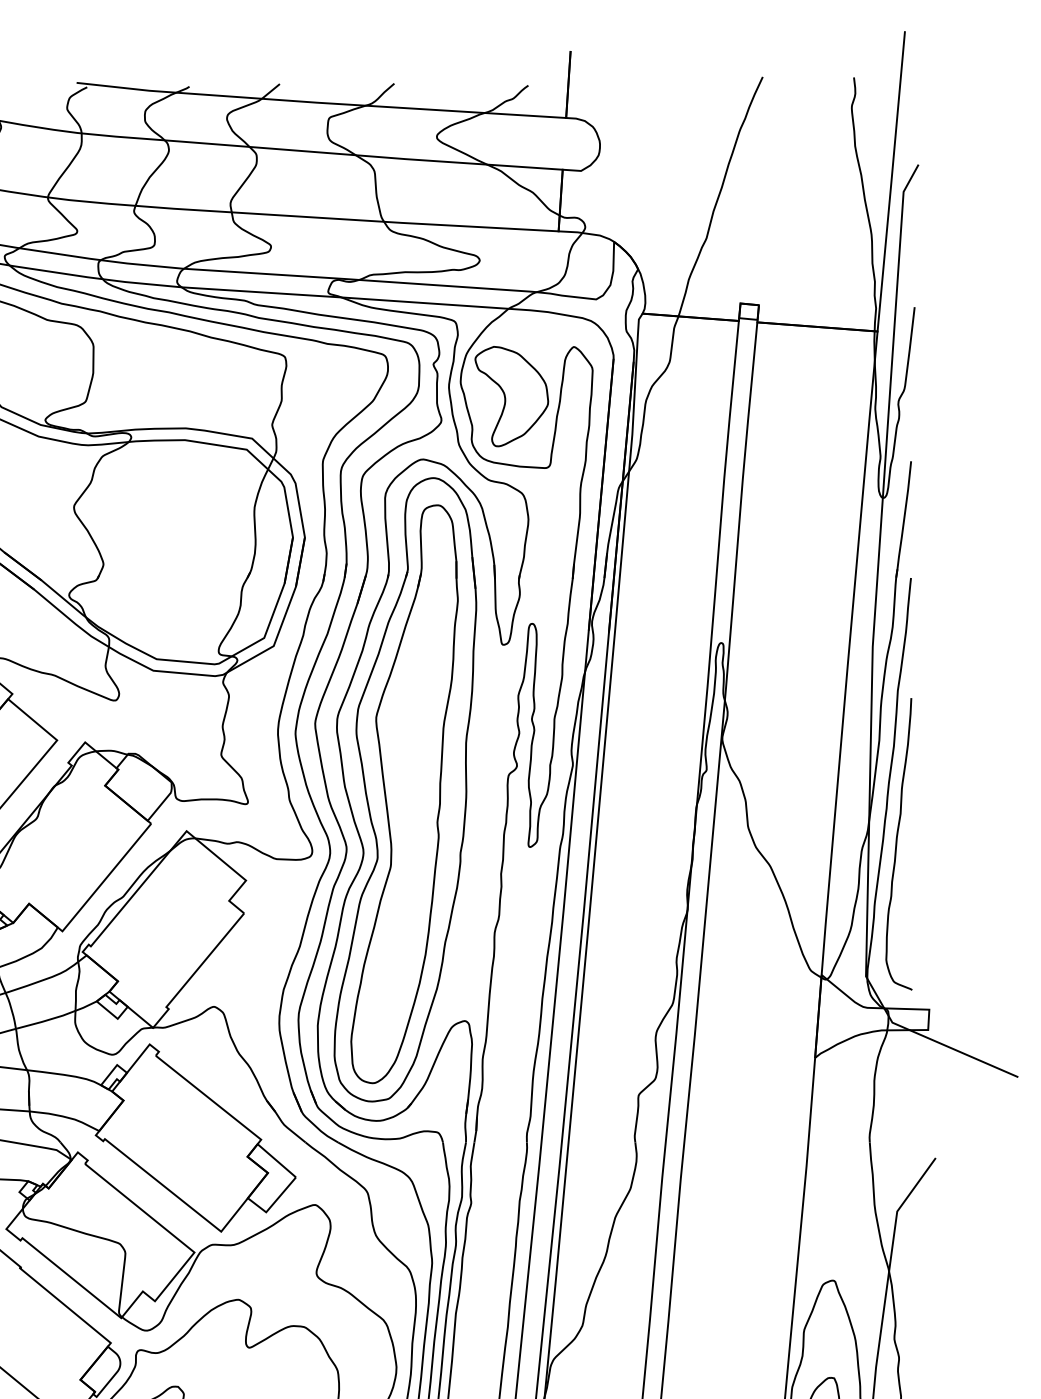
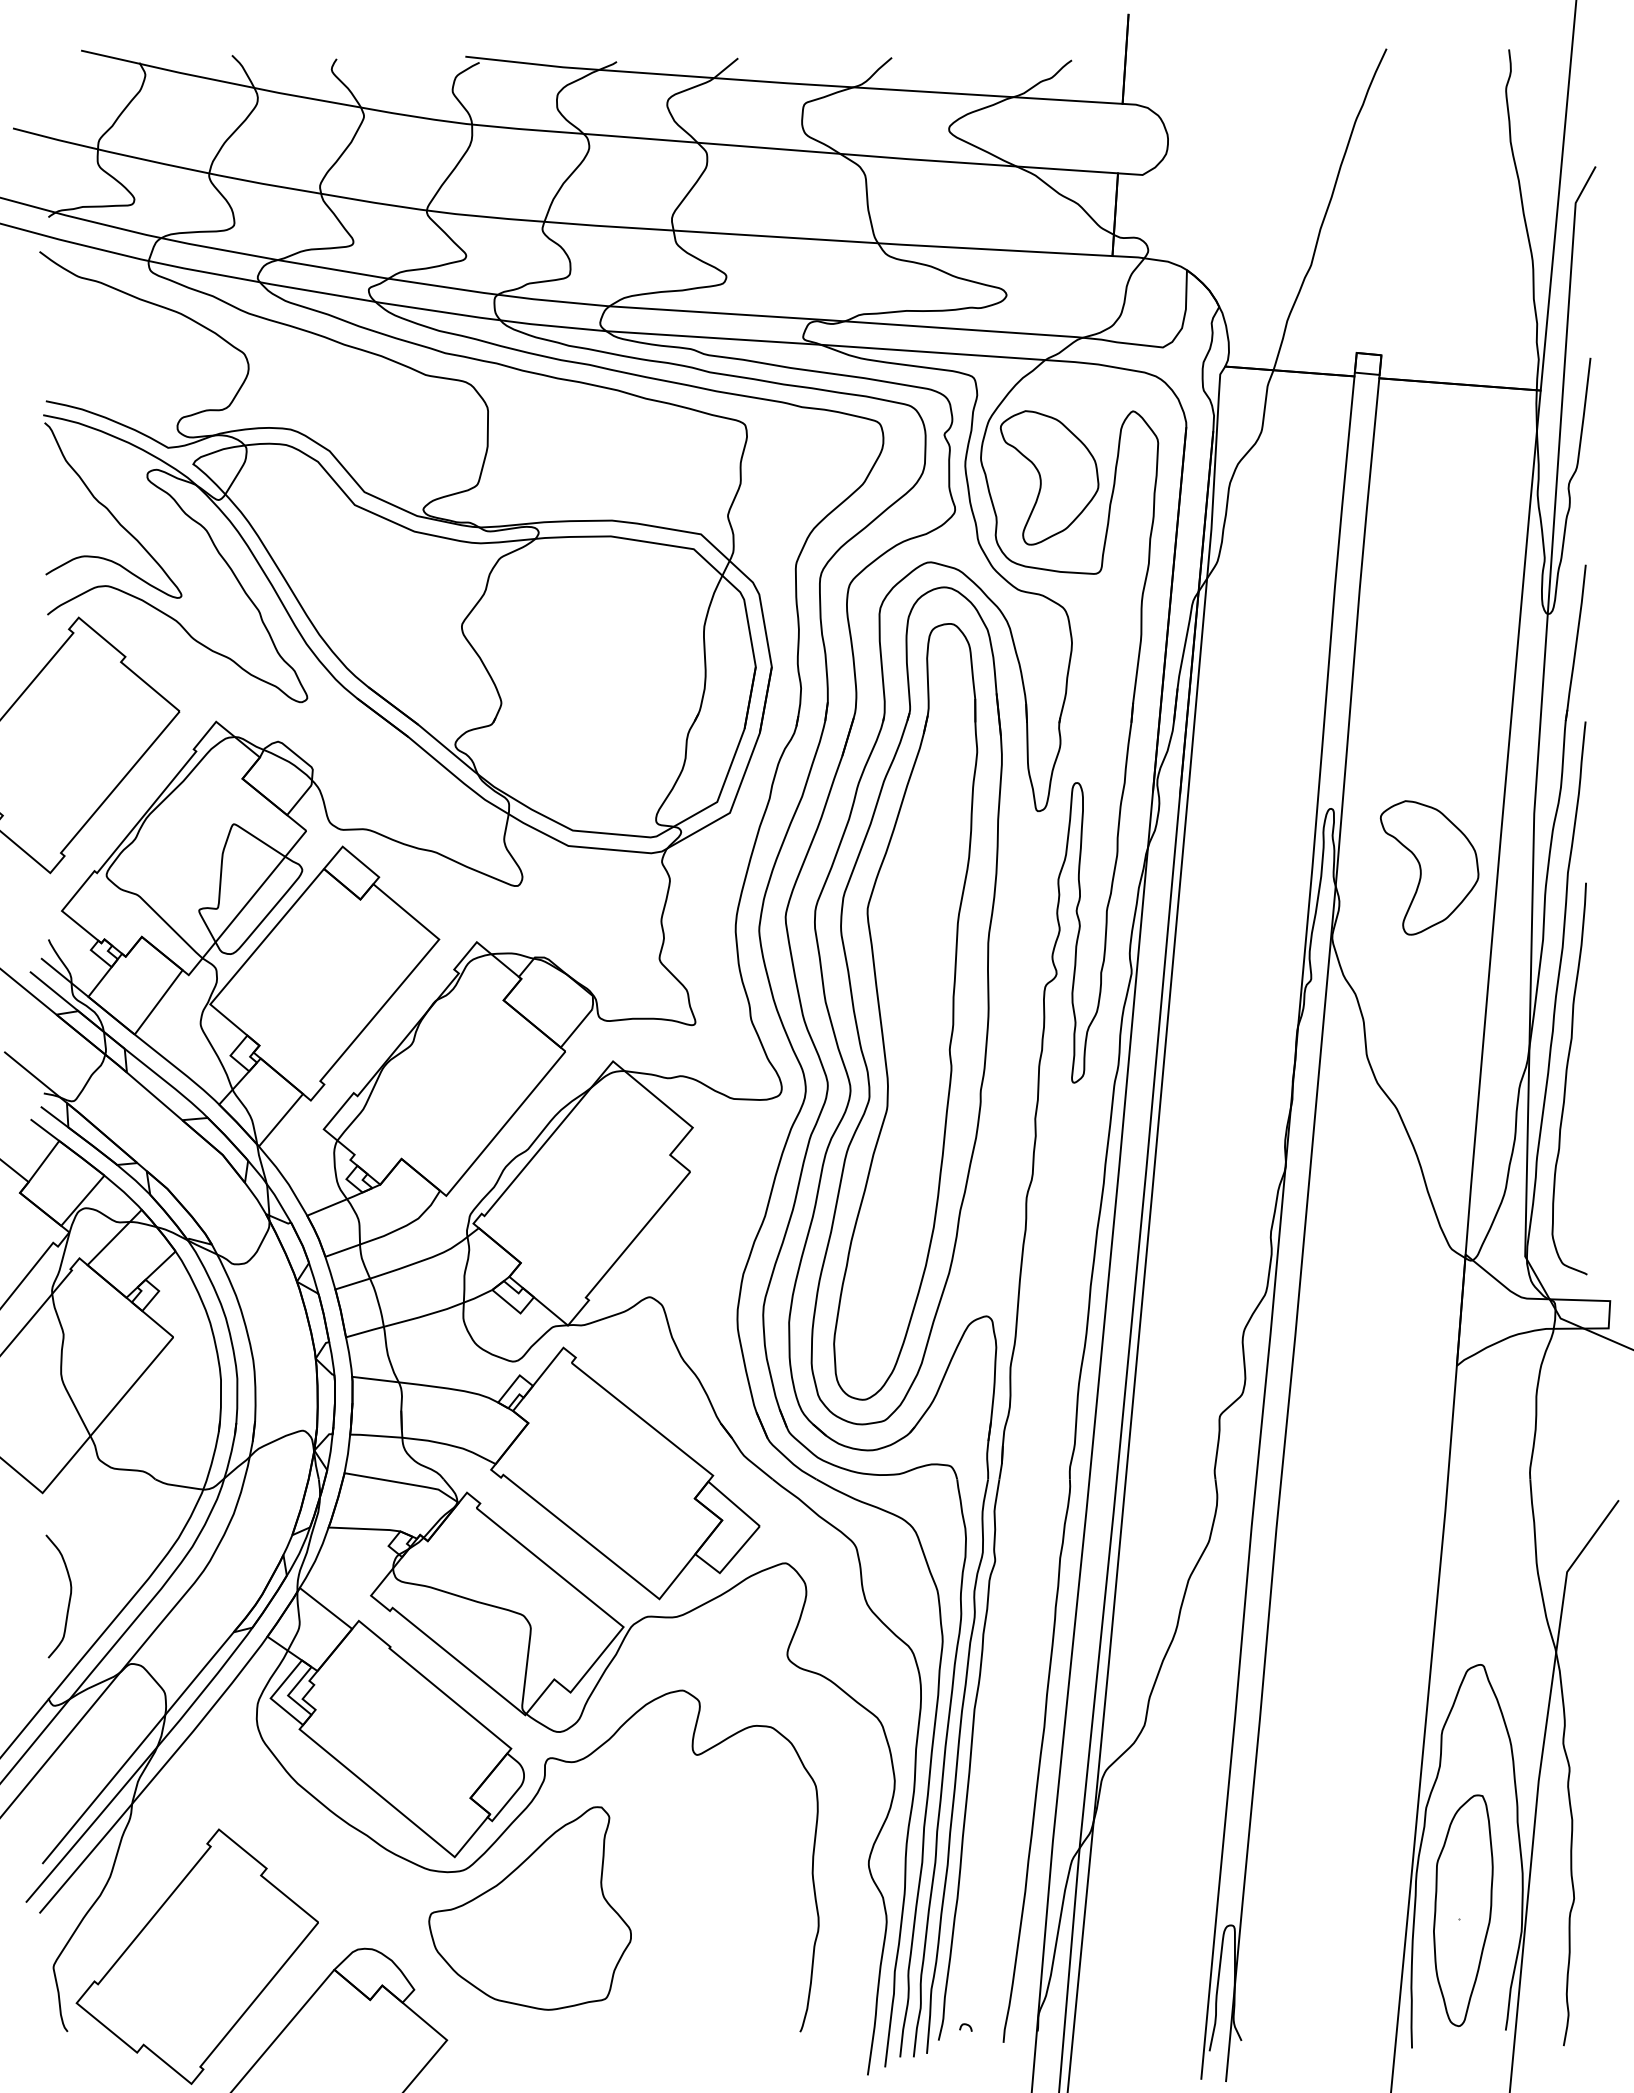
part: (794, 686) -> (1429, 867), added

